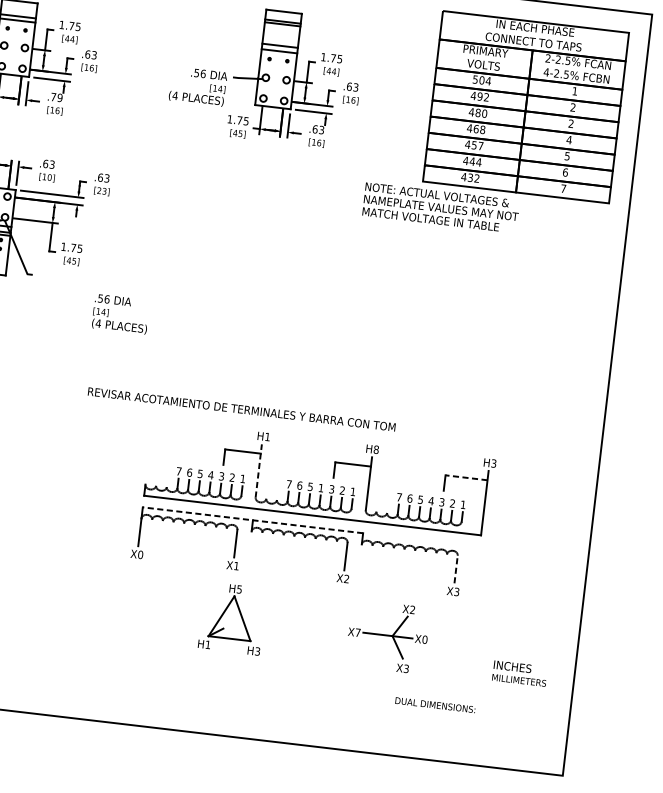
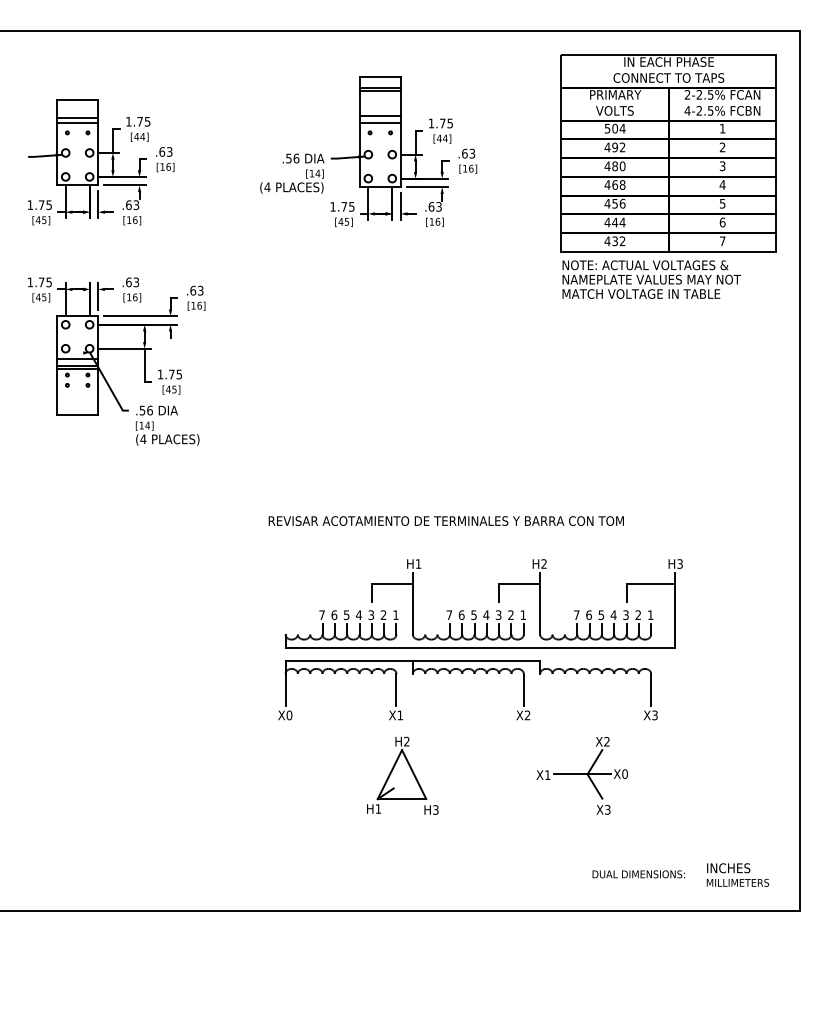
text: (56, 97) -> (132, 205), .79 -> .63
text: (571, 124) -> (722, 166), 2 -> 3
text: (480, 145) -> (622, 203), 457 -> 456
text: (50, 176) -> (135, 296), [10] -> [16]
text: (101, 190) -> (196, 305), [23] -> [16]
text: (441, 207) -> (651, 279), moved
text: (120, 314) -> (167, 425), moved
text: (241, 408) -> (445, 520), moved
text: (375, 449) -> (543, 563), H8 -> H2
line: (258, 470) -> (412, 603), dashed -> solid
line: (466, 477) -> (650, 583), dashed -> solid
text: (321, 487) -> (486, 614), 1 -> 4
line: (252, 519) -> (412, 660), dashed -> solid
line: (456, 569) -> (651, 689), dashed -> solid
text: (239, 589) -> (406, 741), H5 -> H2
text: (357, 632) -> (547, 774), X7 -> X1
text: (519, 673) -> (737, 874), moved
text: (435, 705) -> (638, 874), moved

